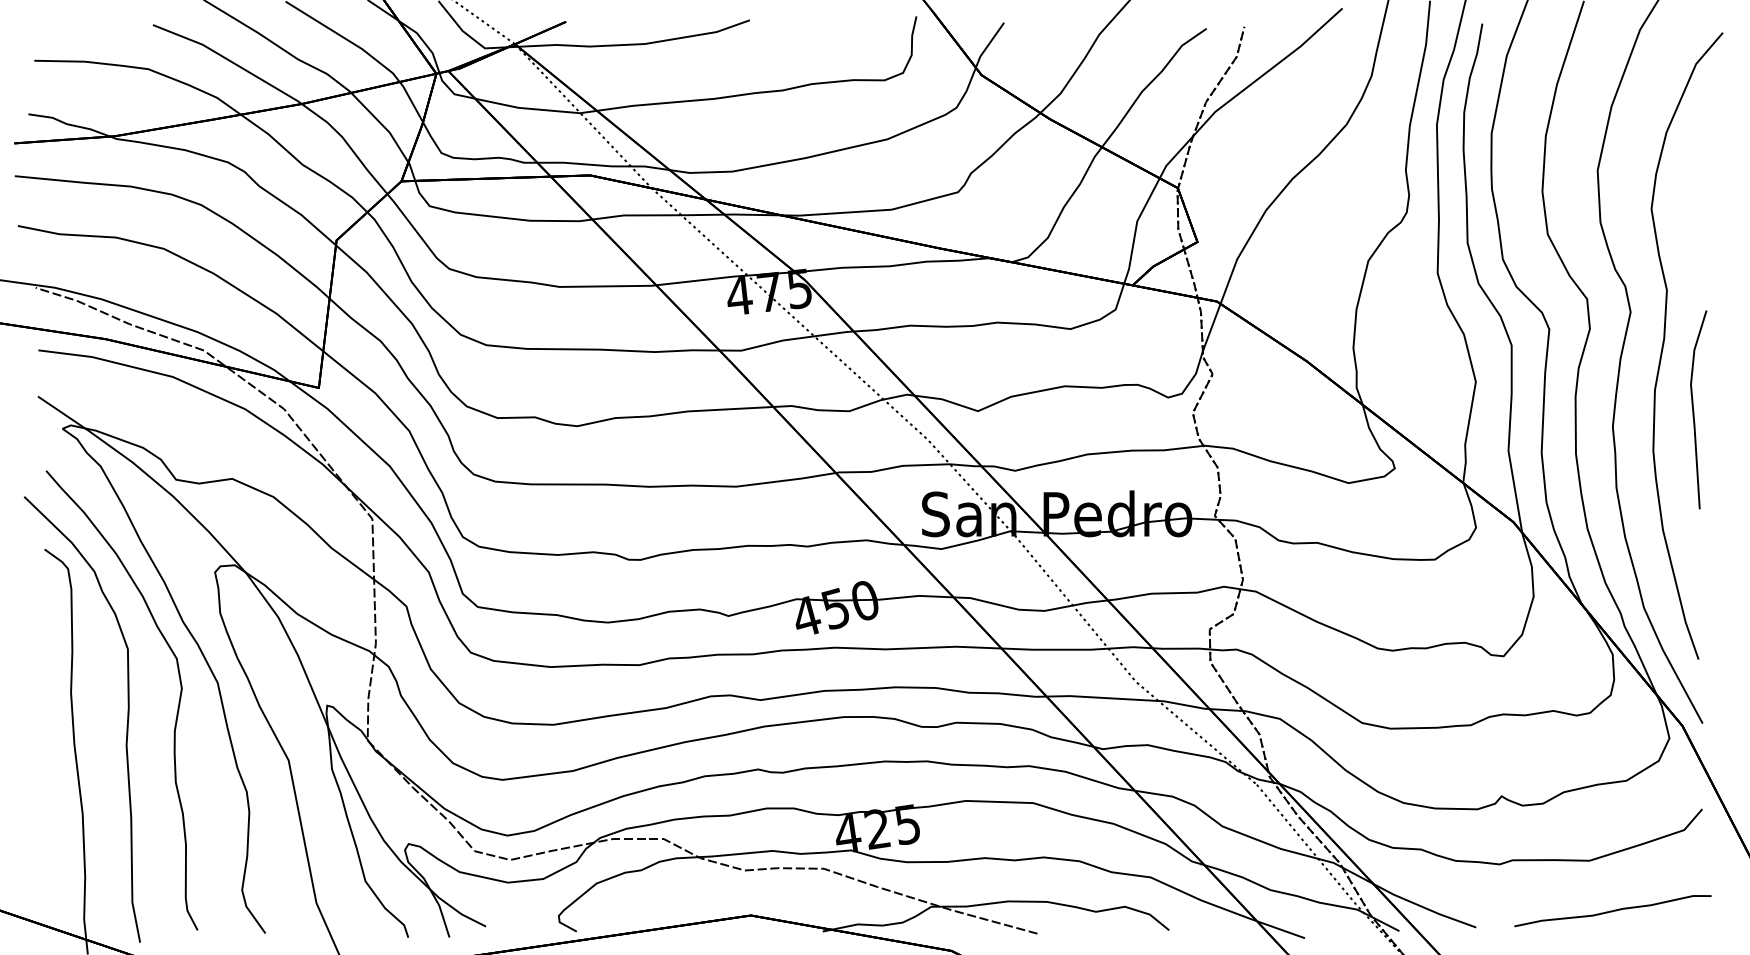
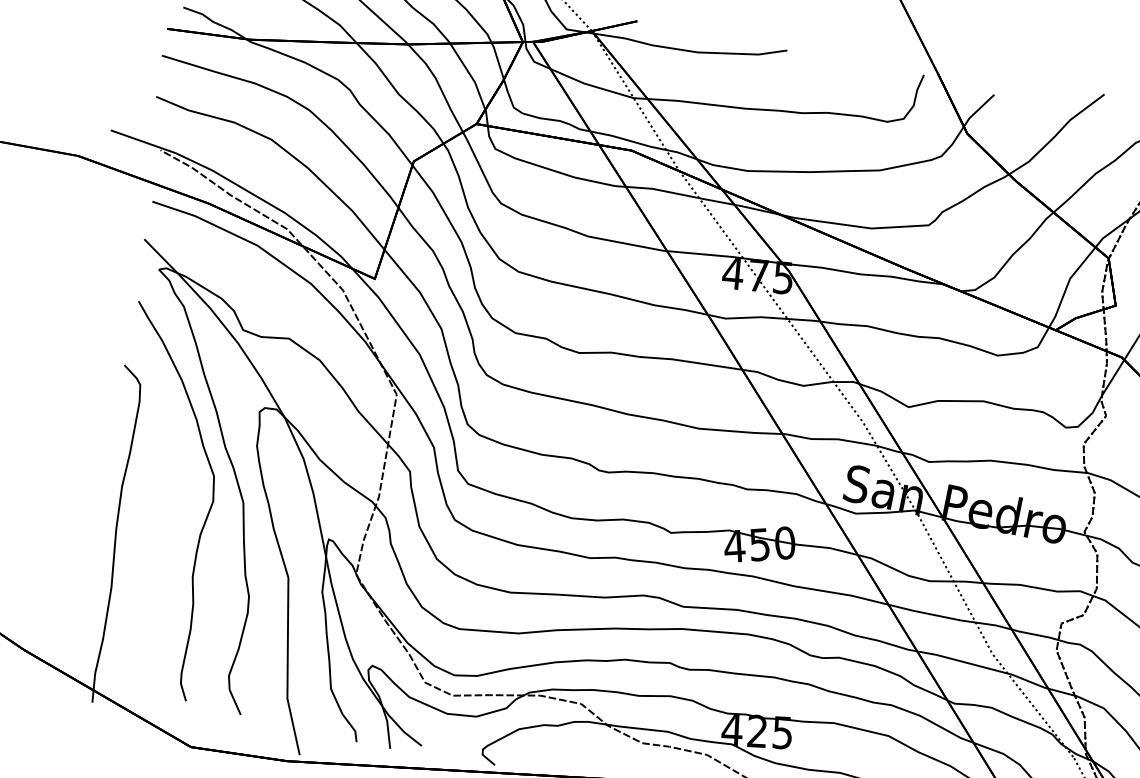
curve: (126, 725) -> (161, 522), removed

